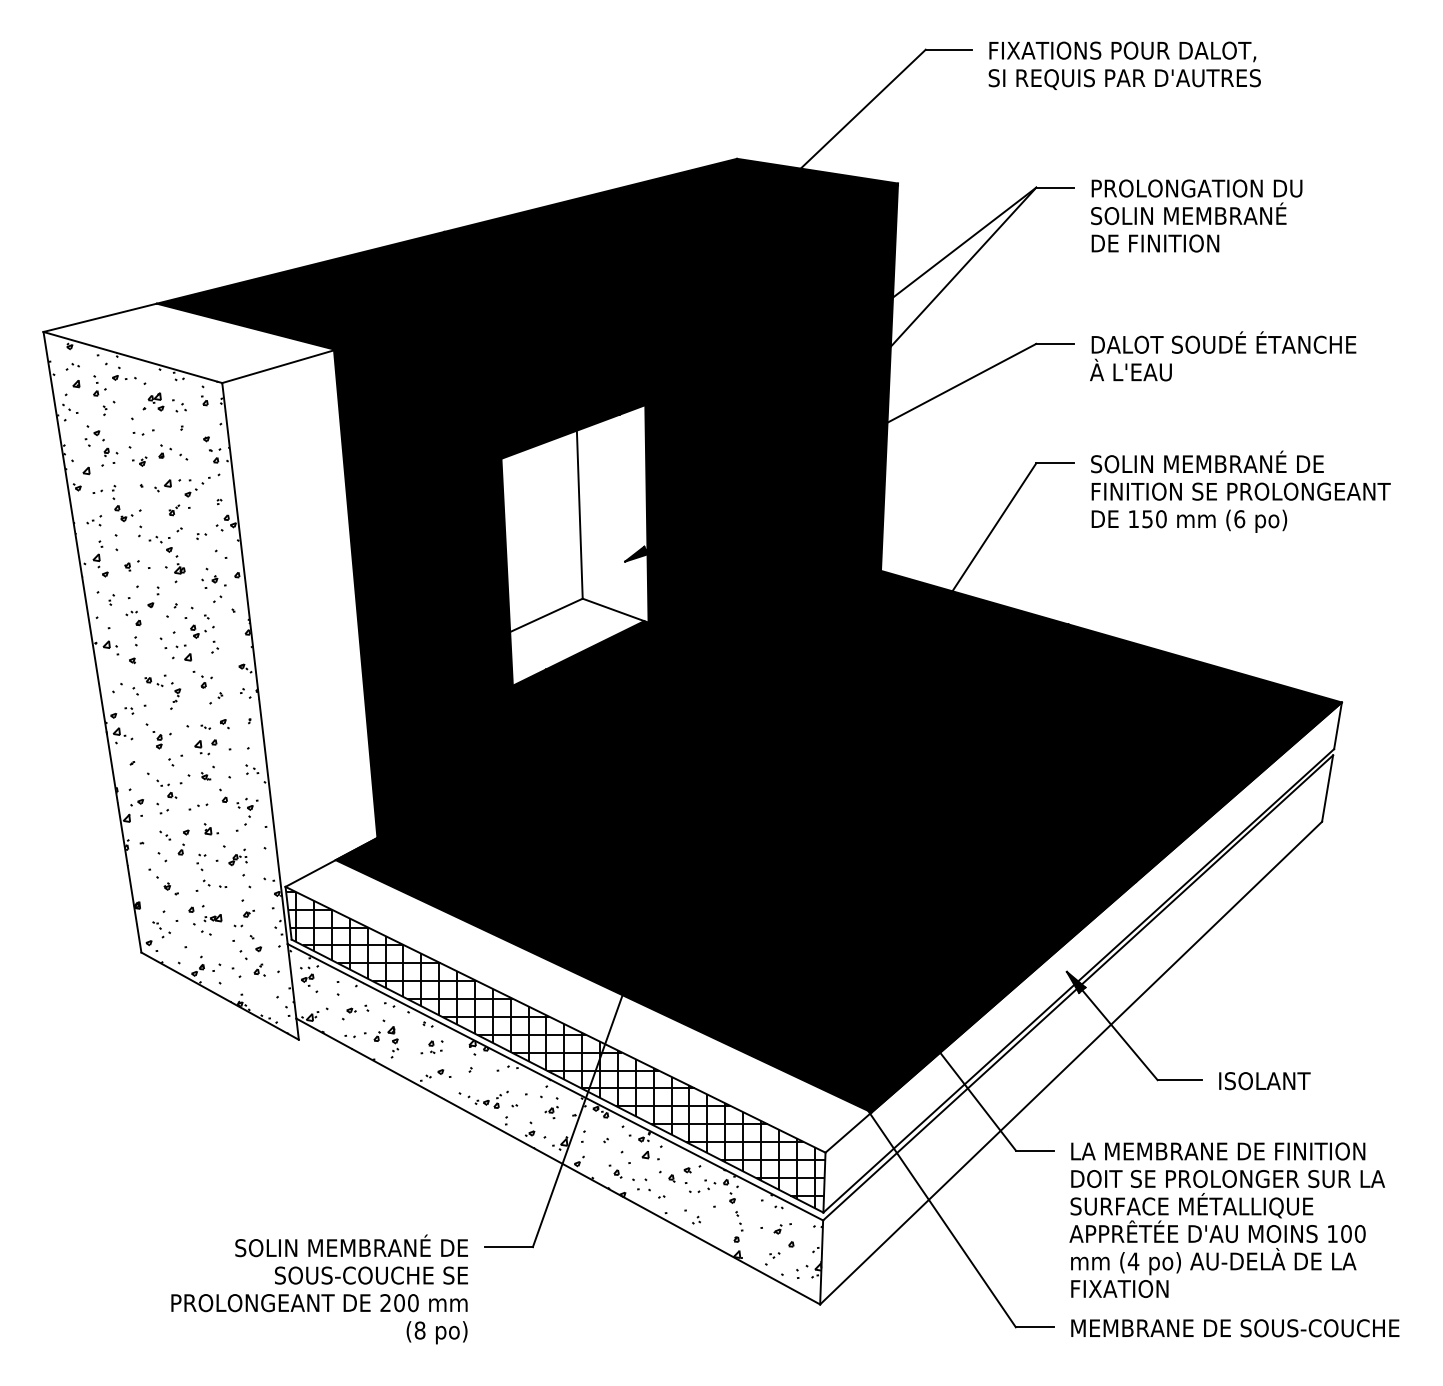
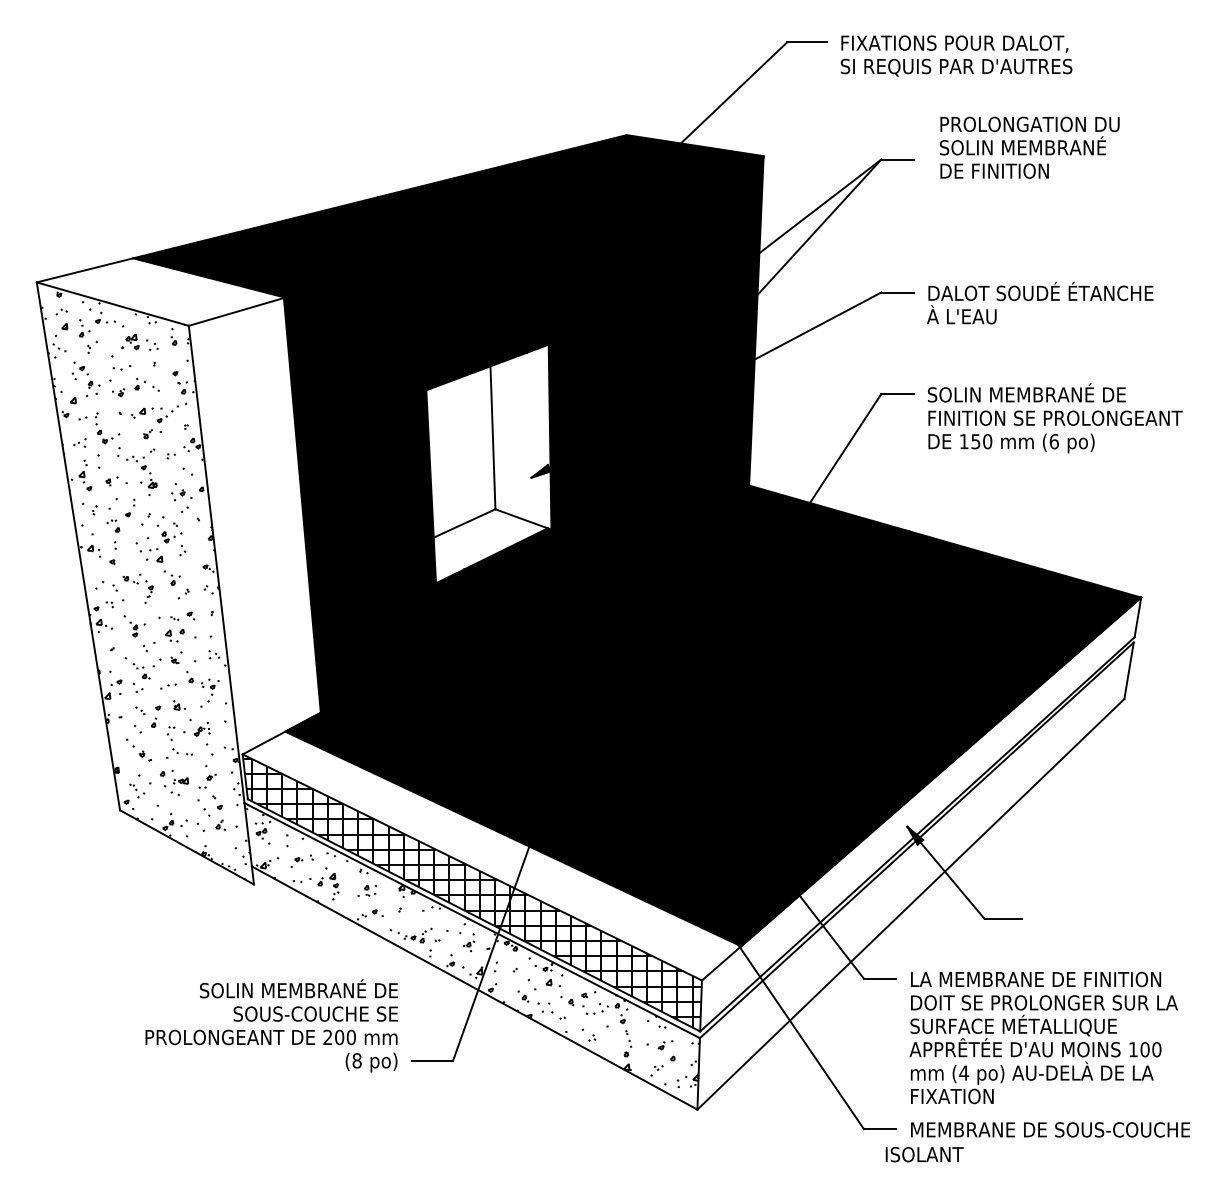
text: (1196, 215) -> (1029, 147), moved
text: (1264, 1080) -> (924, 1154), moved
text: (319, 1289) -> (271, 1025), moved

